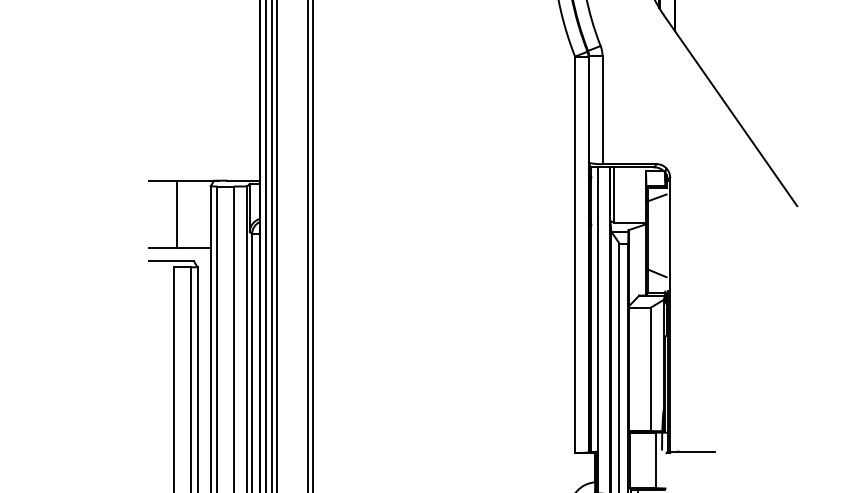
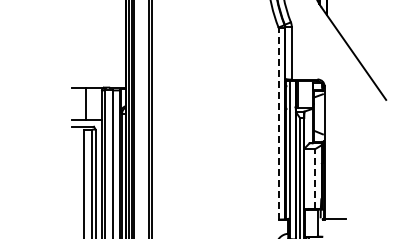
line: (574, 254) -> (278, 123), solid -> dashed
line: (651, 370) -> (315, 179), solid -> dashed

